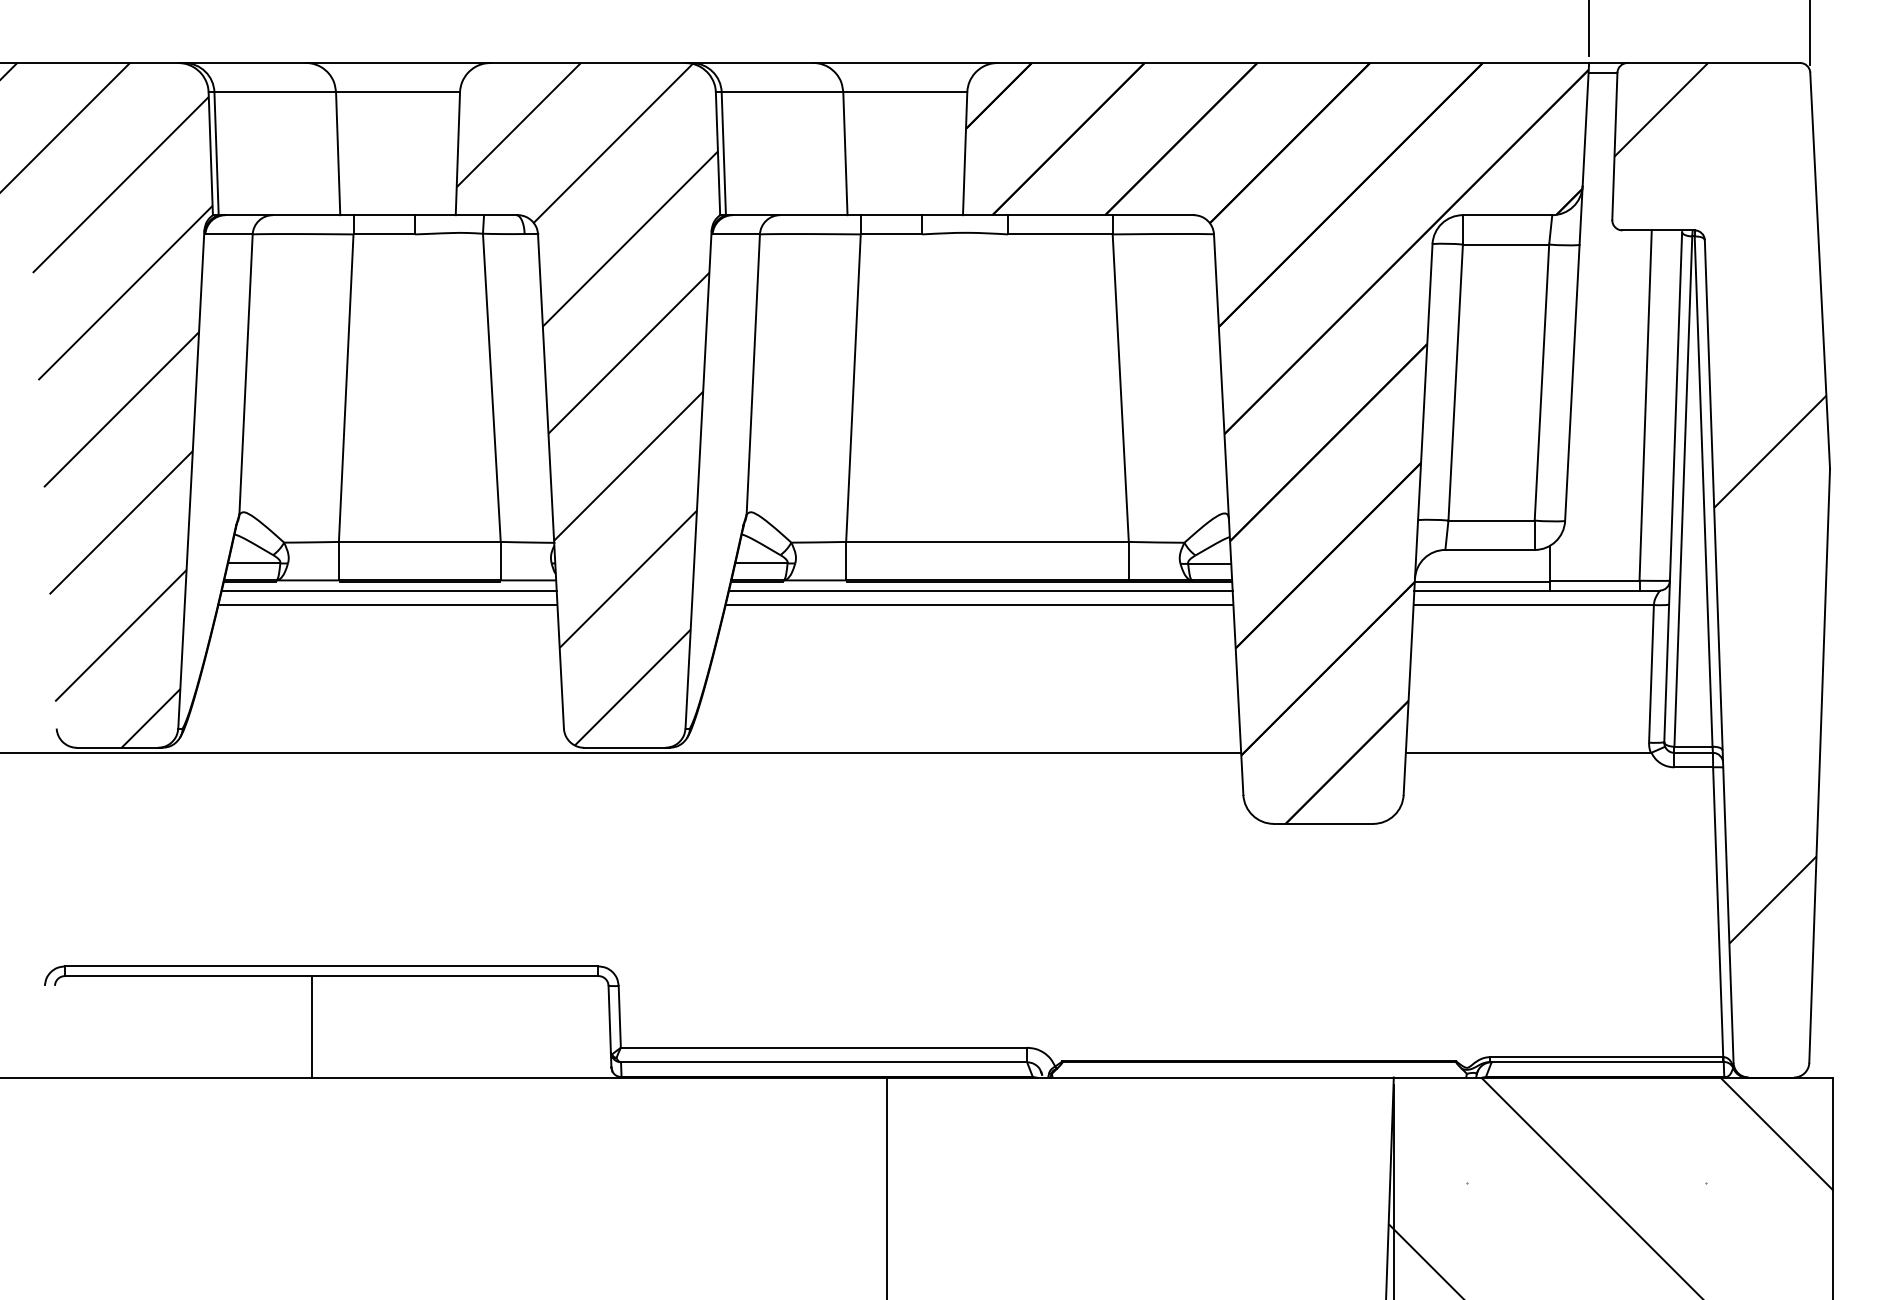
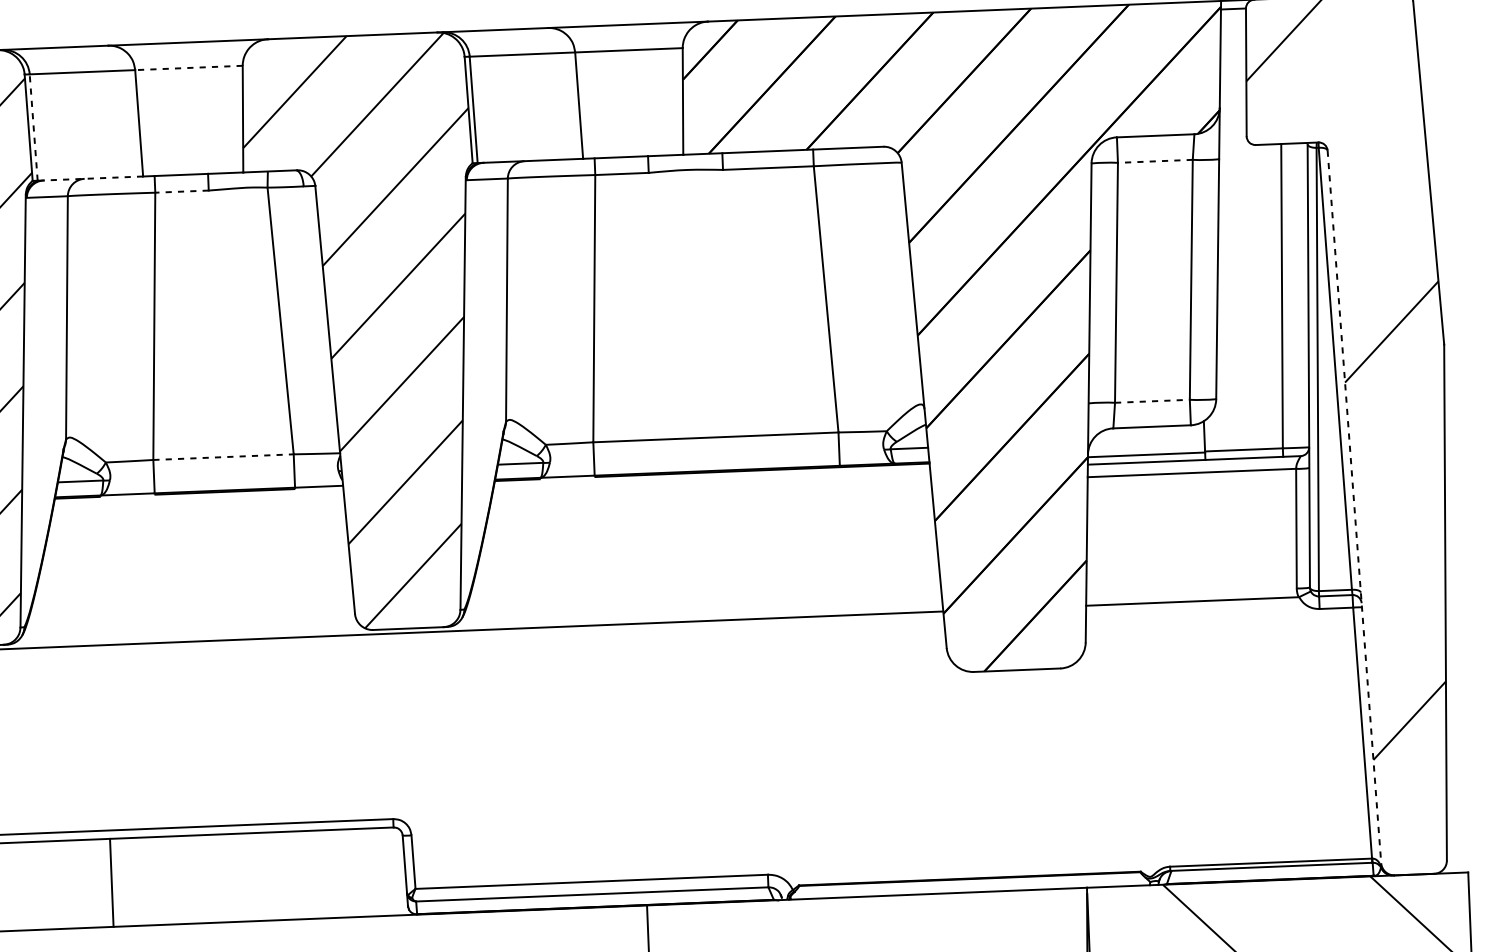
line: (398, 92) -> (189, 68), solid -> dashed
line: (216, 153) -> (33, 127), solid -> dashed
line: (282, 215) -> (93, 178), solid -> dashed
line: (384, 234) -> (182, 191), solid -> dashed
line: (1505, 244) -> (1154, 161), solid -> dashed
line: (1492, 520) -> (1153, 401), solid -> dashed
line: (419, 541) -> (223, 456), solid -> dashed
line: (388, 590) -> (198, 500), removed
line: (980, 590) -> (711, 479), removed
line: (387, 604) -> (197, 512), removed
line: (979, 604) -> (711, 491), removed
line: (1719, 651) -> (1354, 506), solid -> dashed
line: (311, 1026) -> (111, 882), moved

